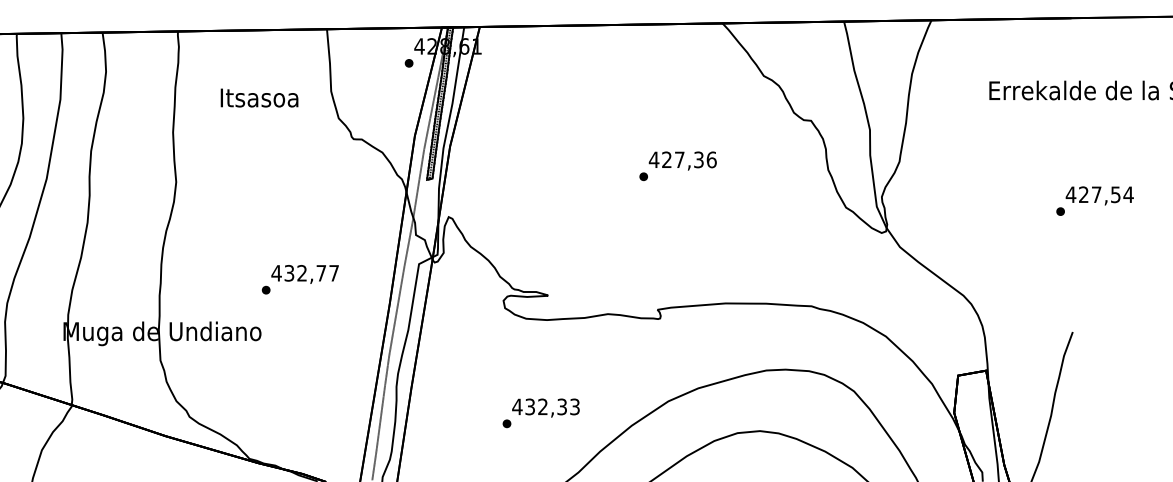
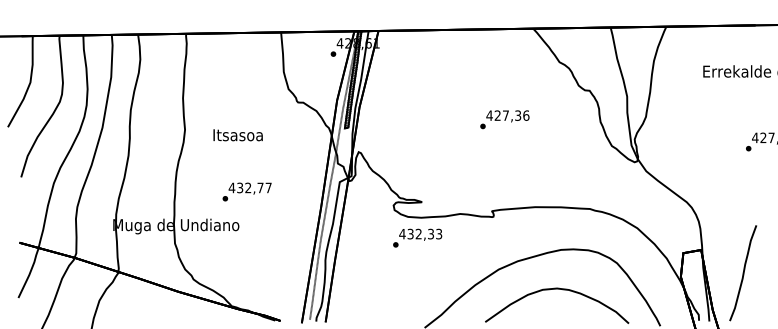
text: (258, 98) -> (237, 135), moved
text: (299, 278) -> (246, 191), moved
text: (540, 412) -> (417, 237), moved

